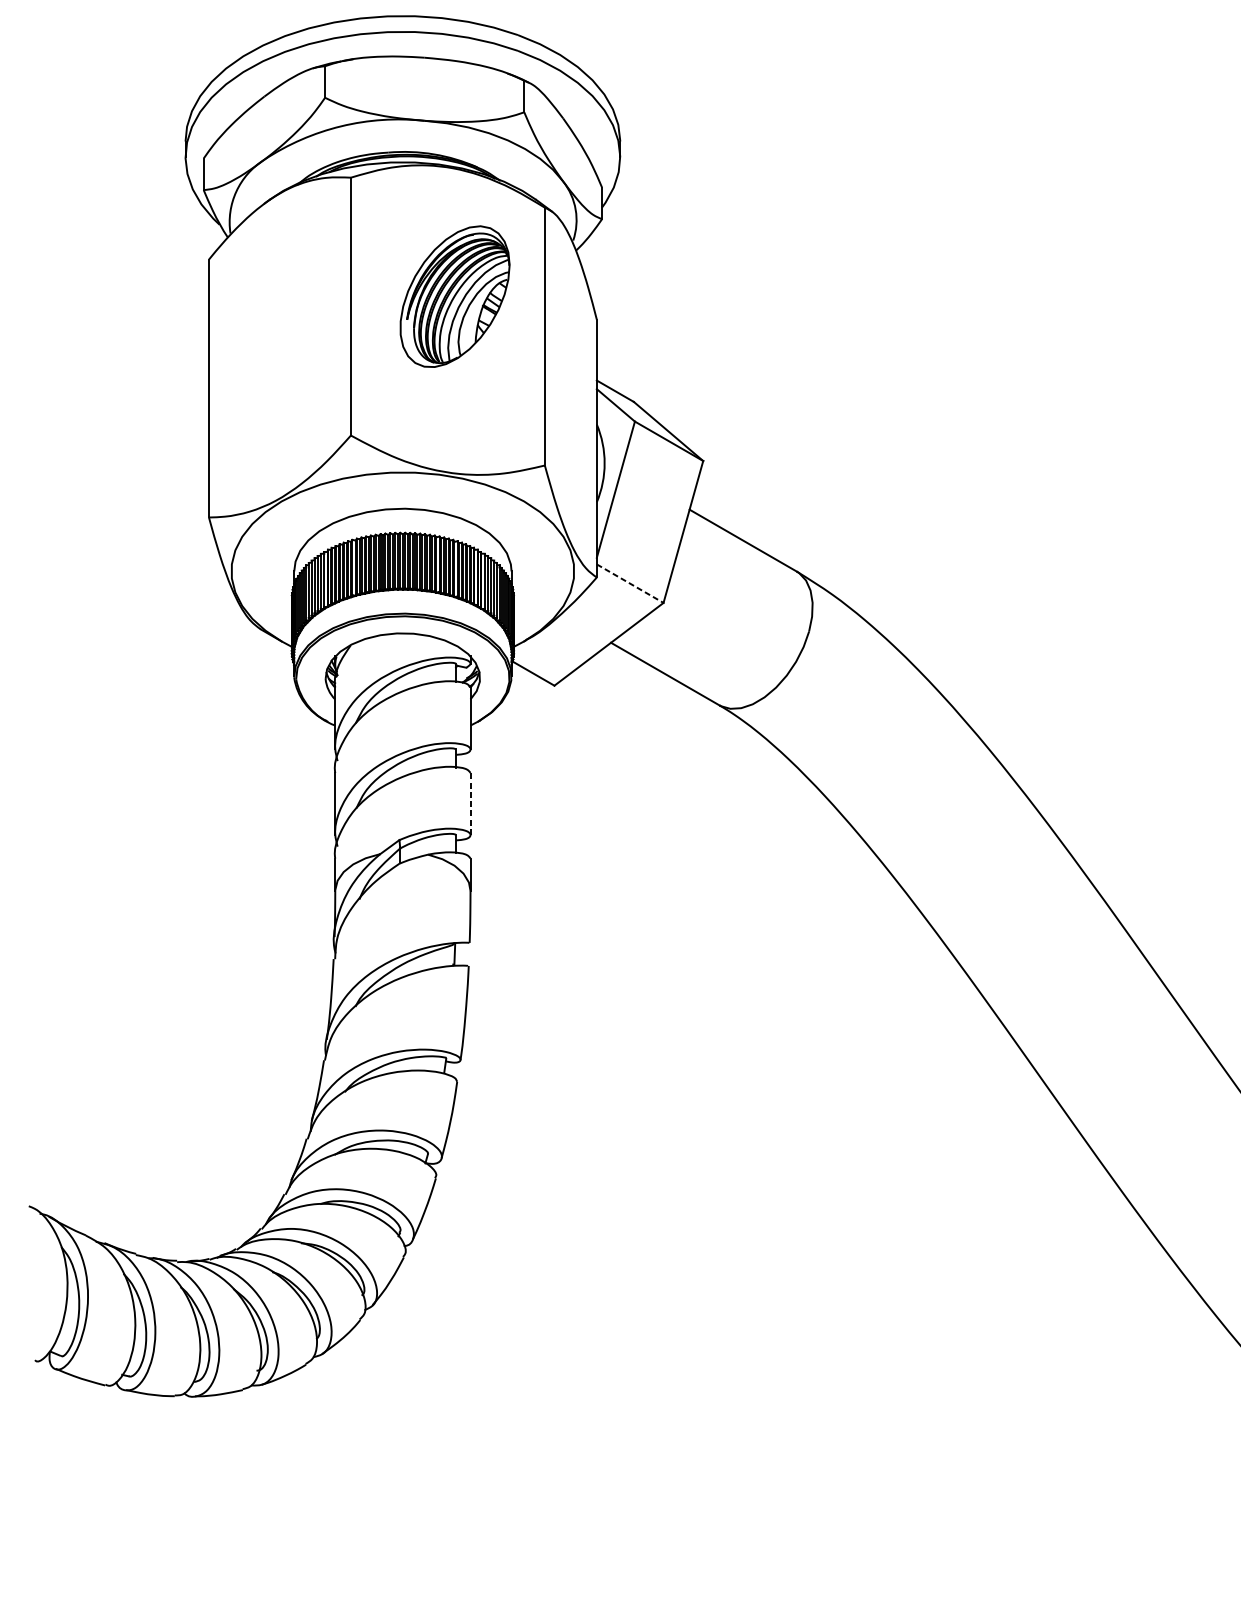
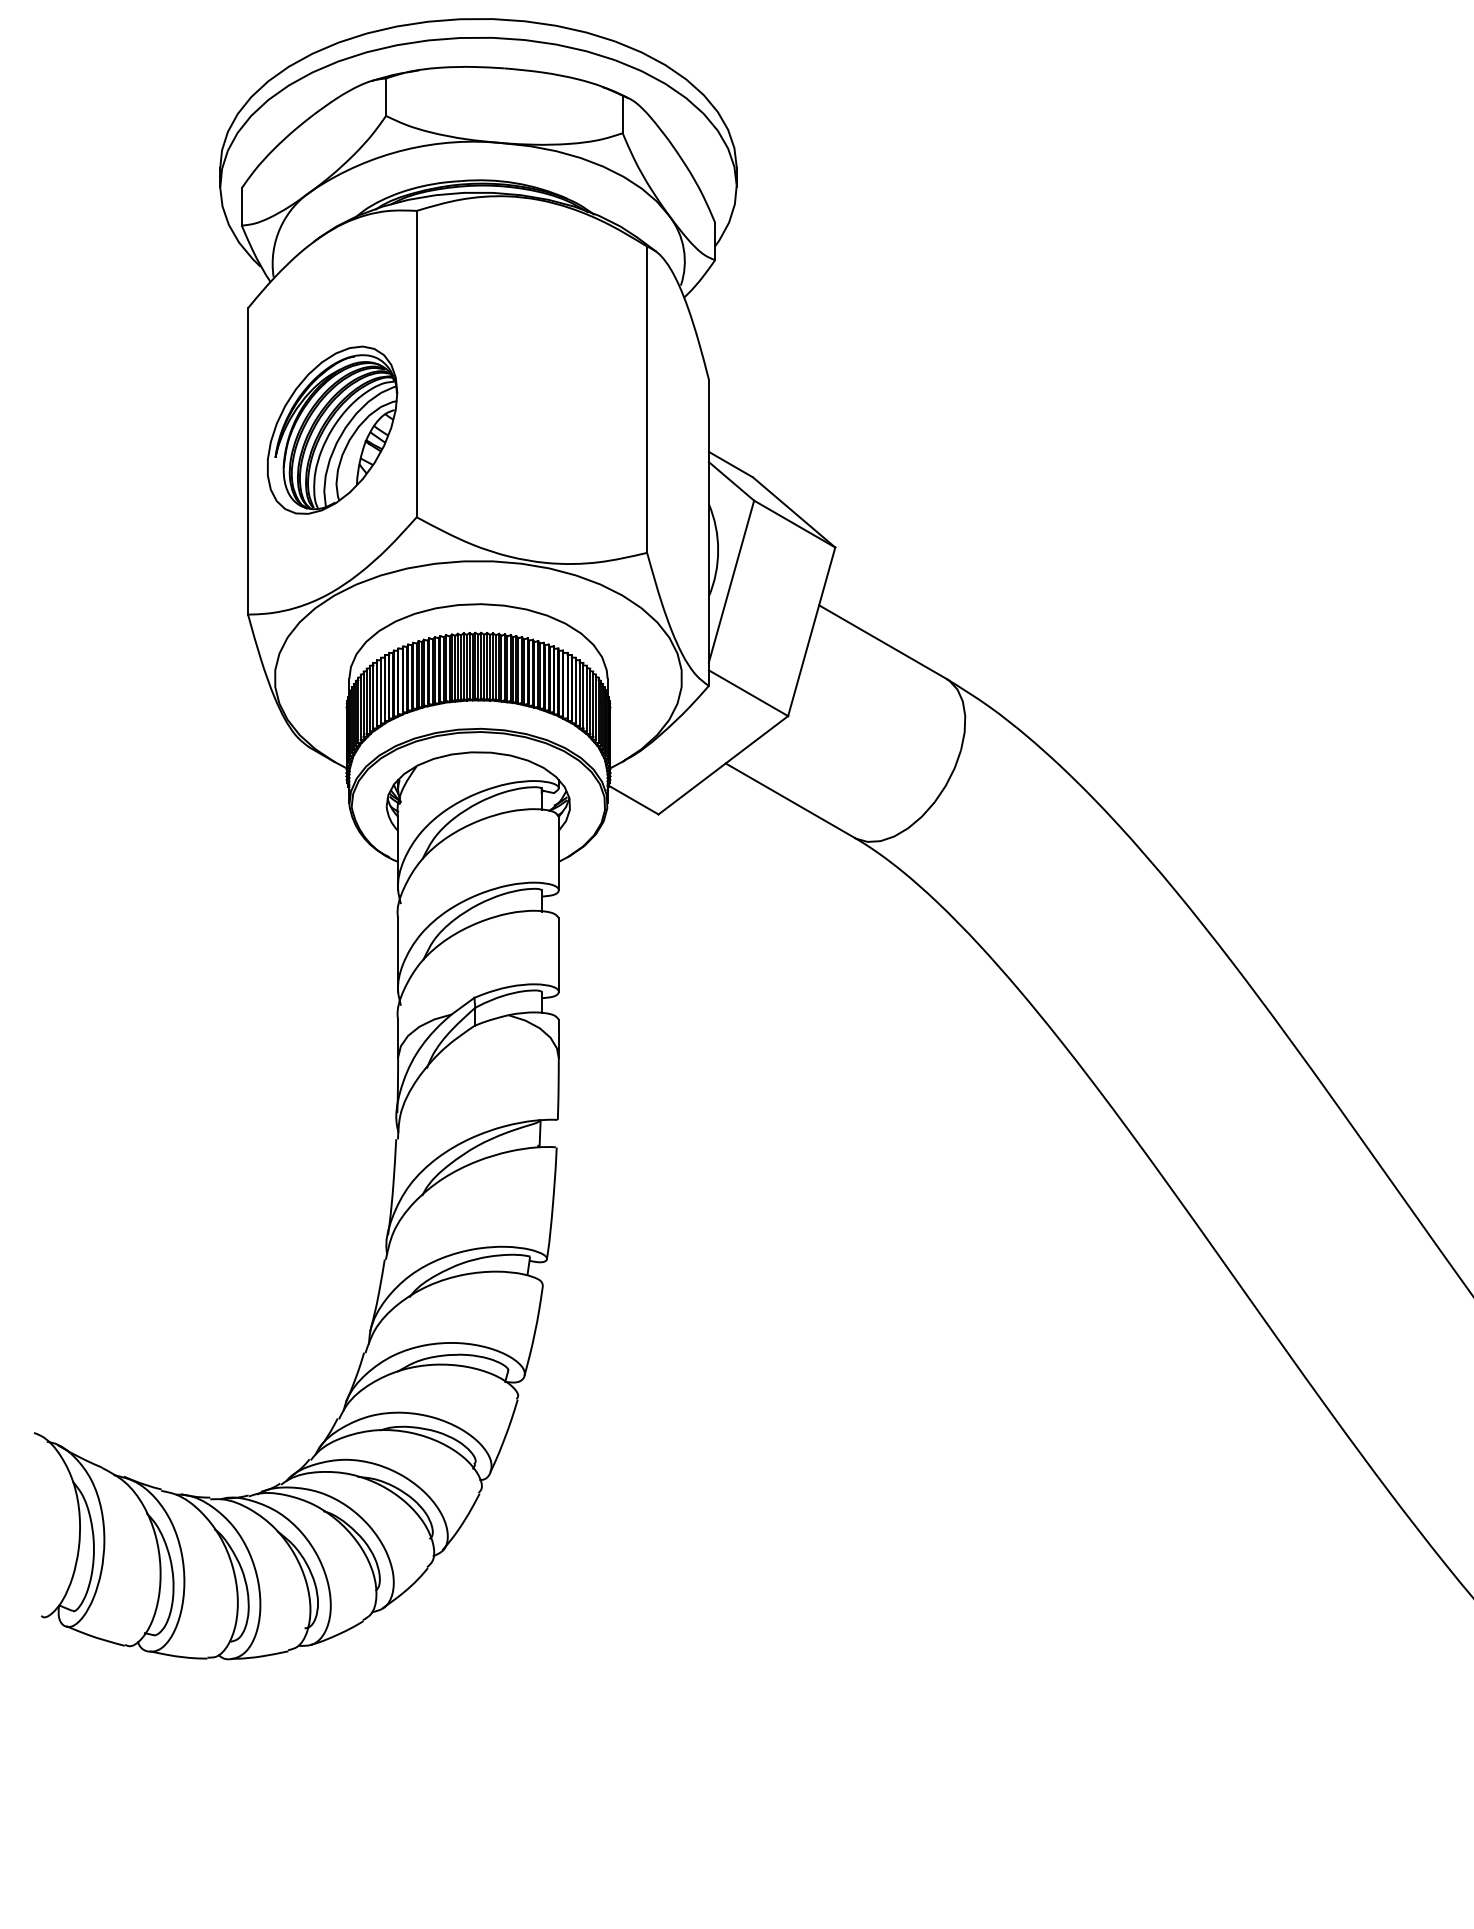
part: (455, 296) -> (332, 429), moved
line: (630, 583) -> (748, 693), dashed -> solid
line: (470, 803) -> (558, 954), dashed -> solid

